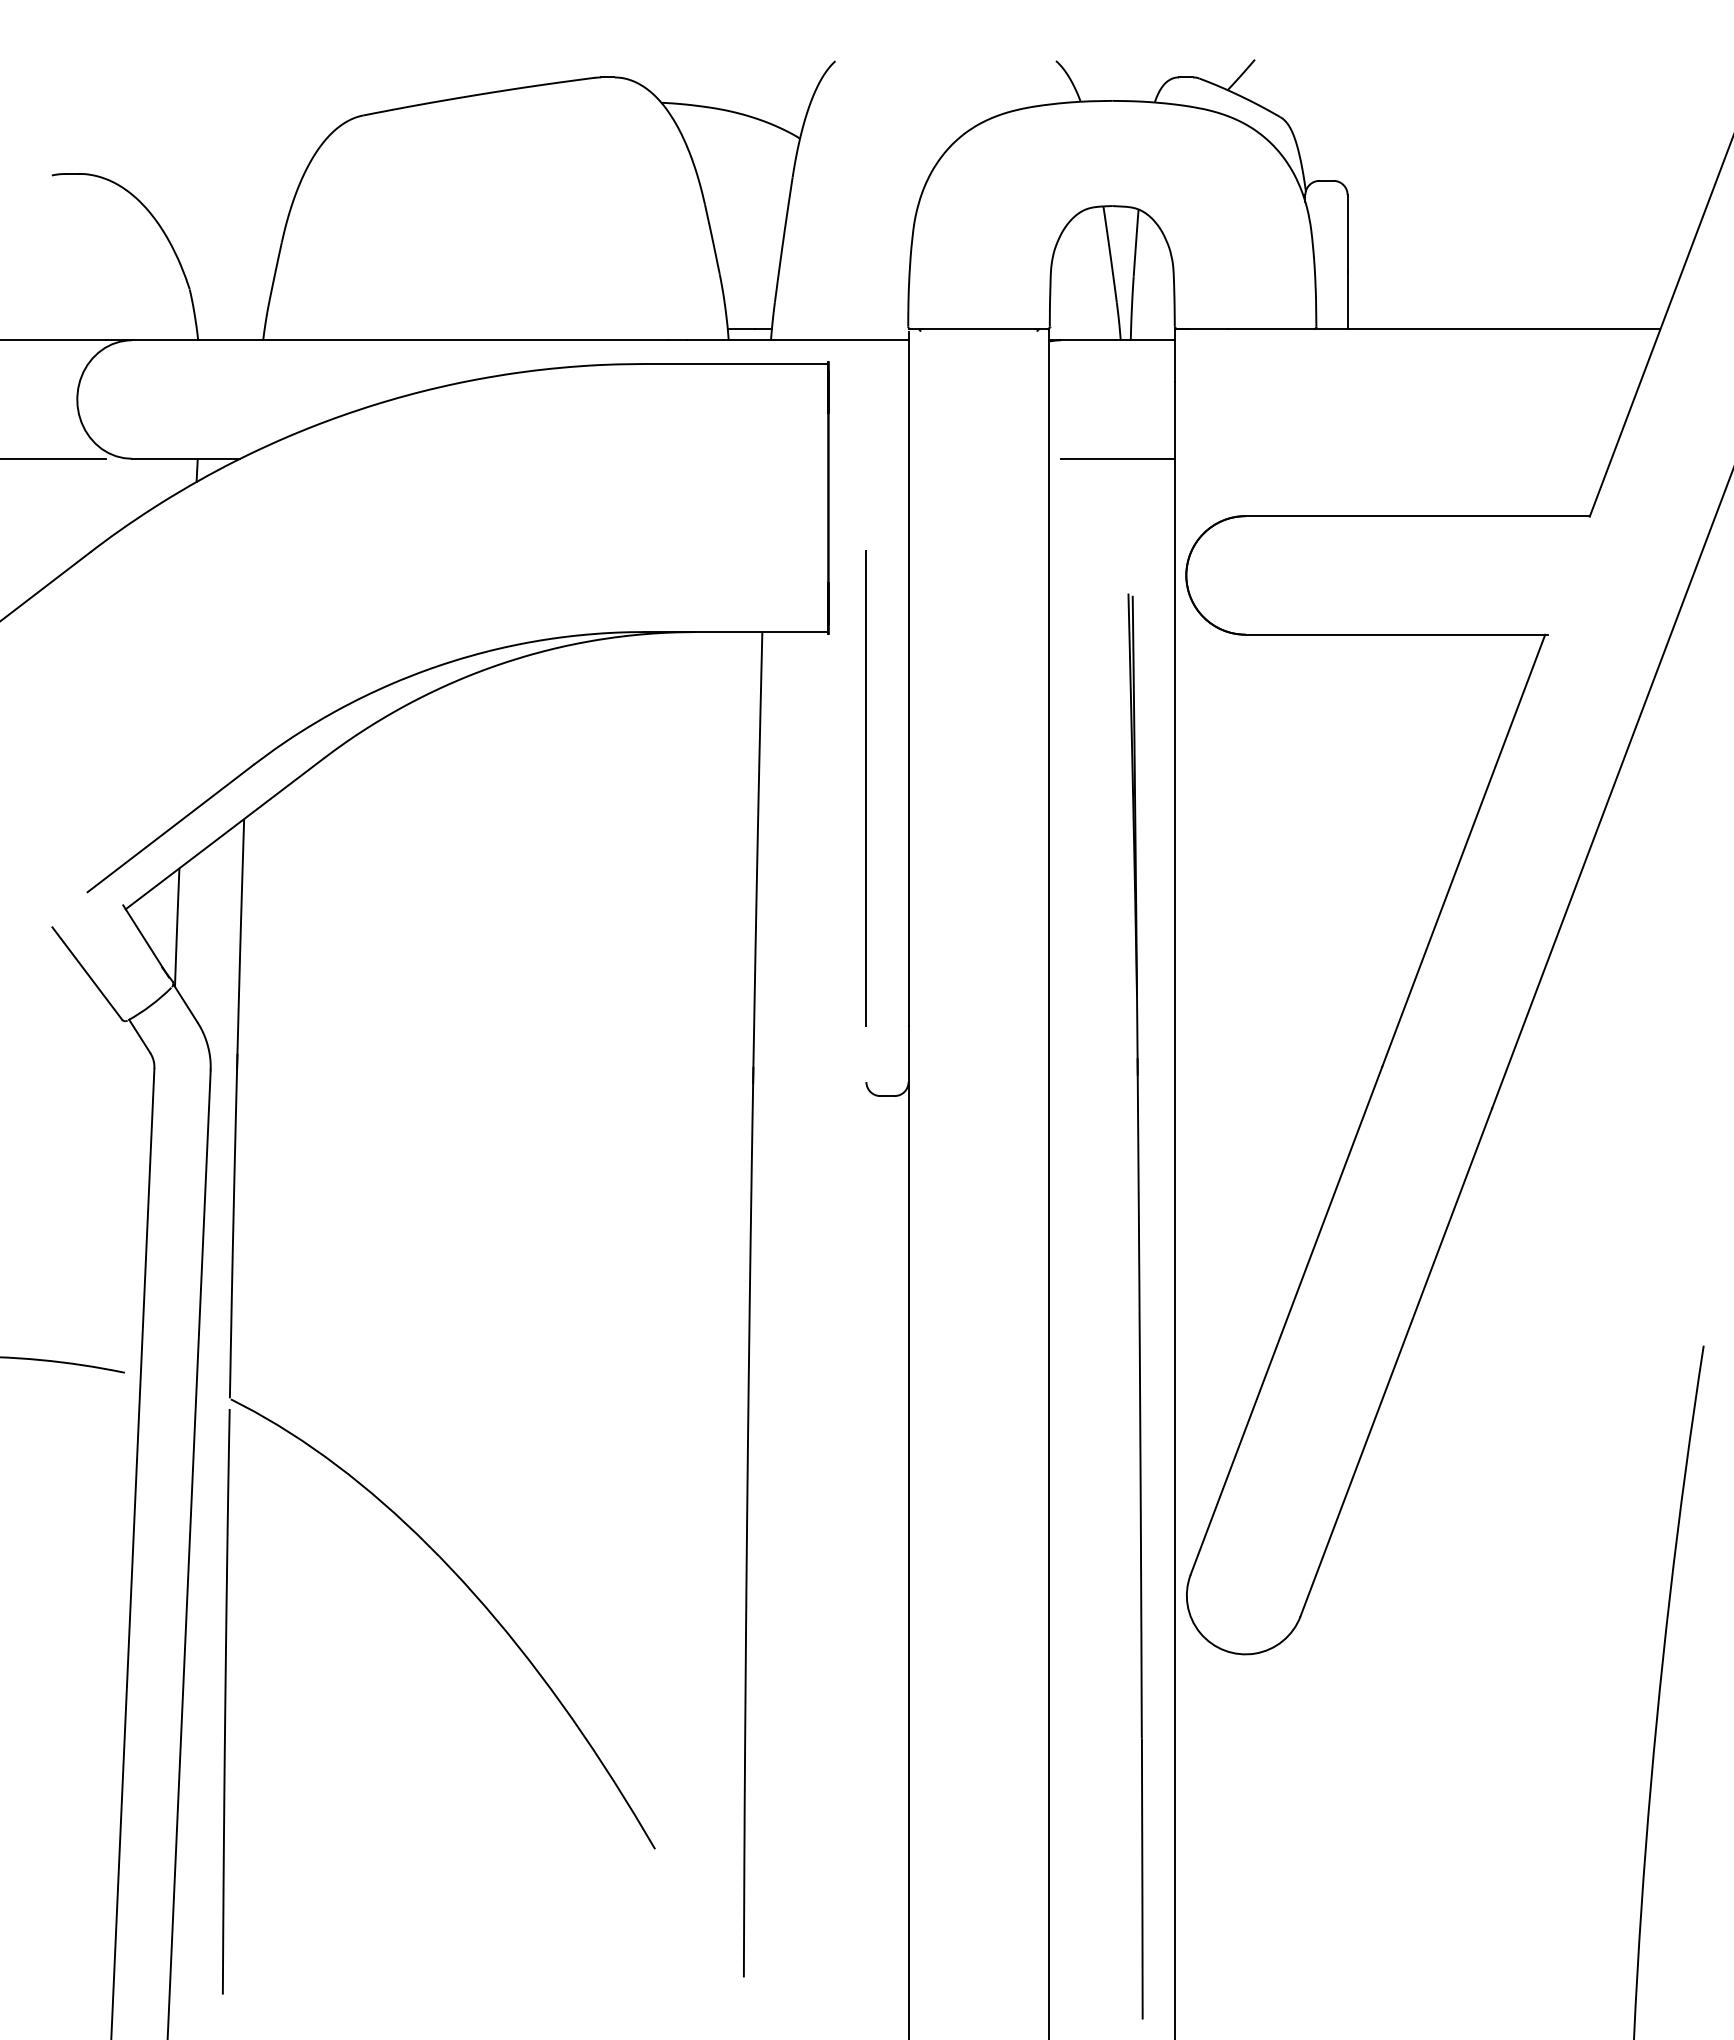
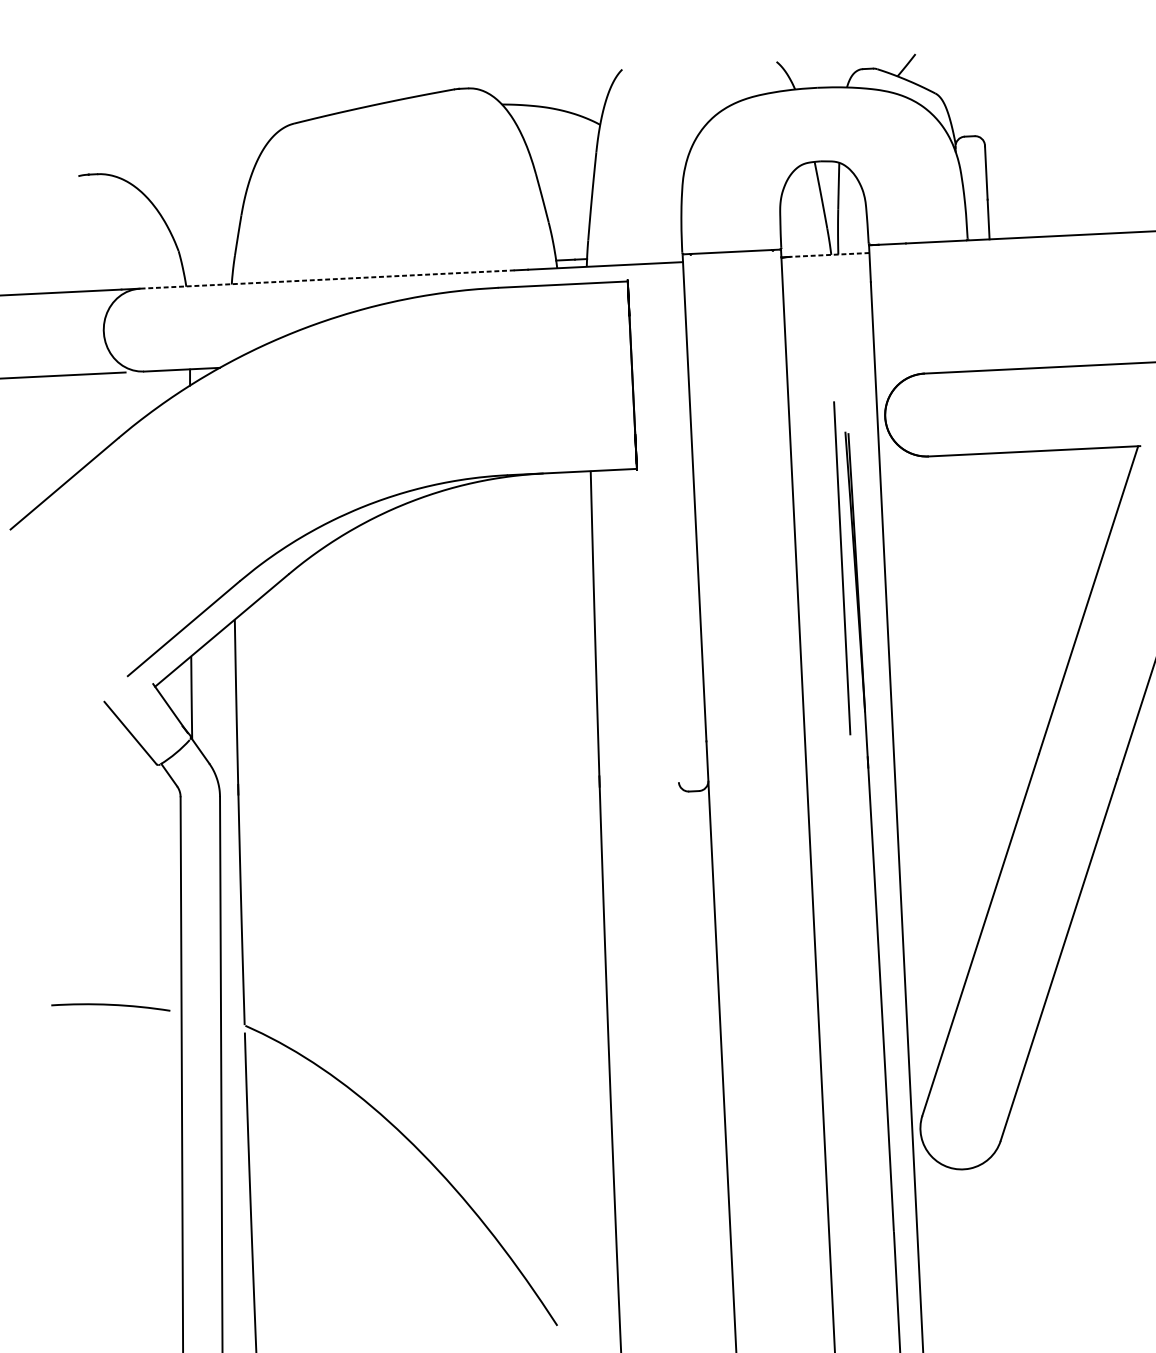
line: (399, 340) -> (327, 279), solid -> dashed
line: (1117, 340) -> (829, 255), solid -> dashed
line: (1118, 458) -> (833, 337), removed
line: (865, 788) -> (841, 568), moved

